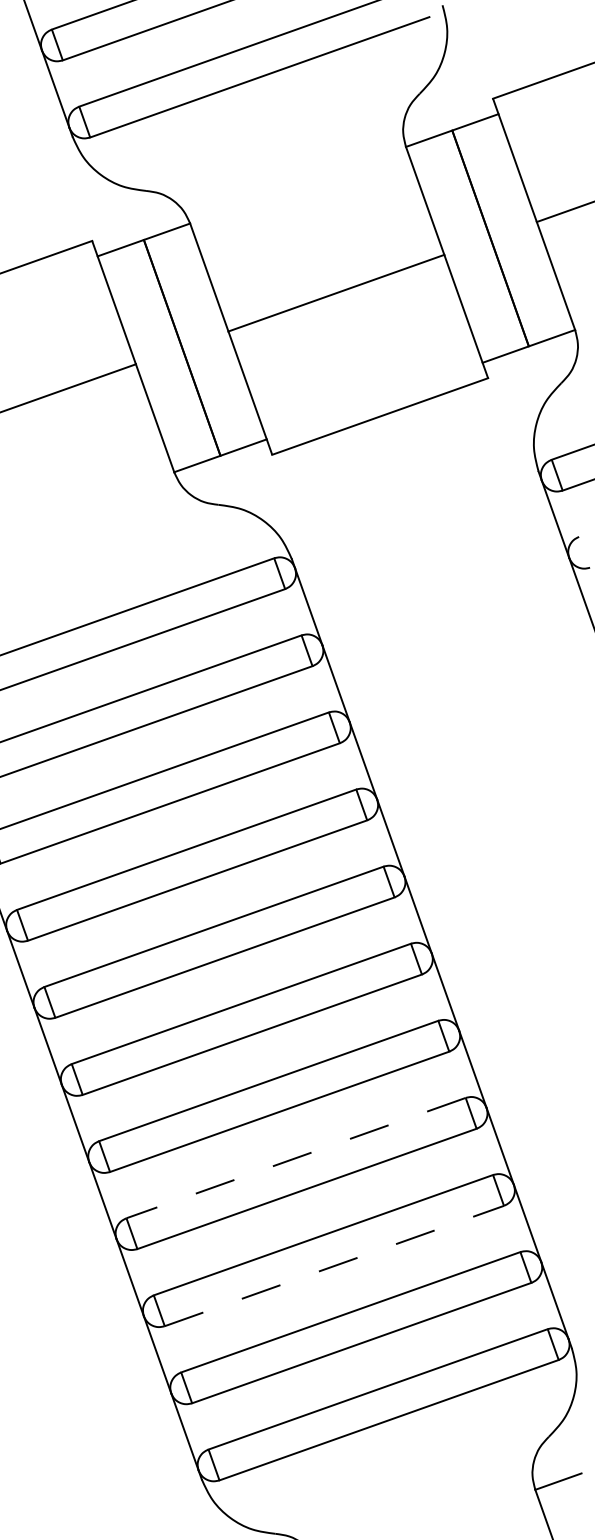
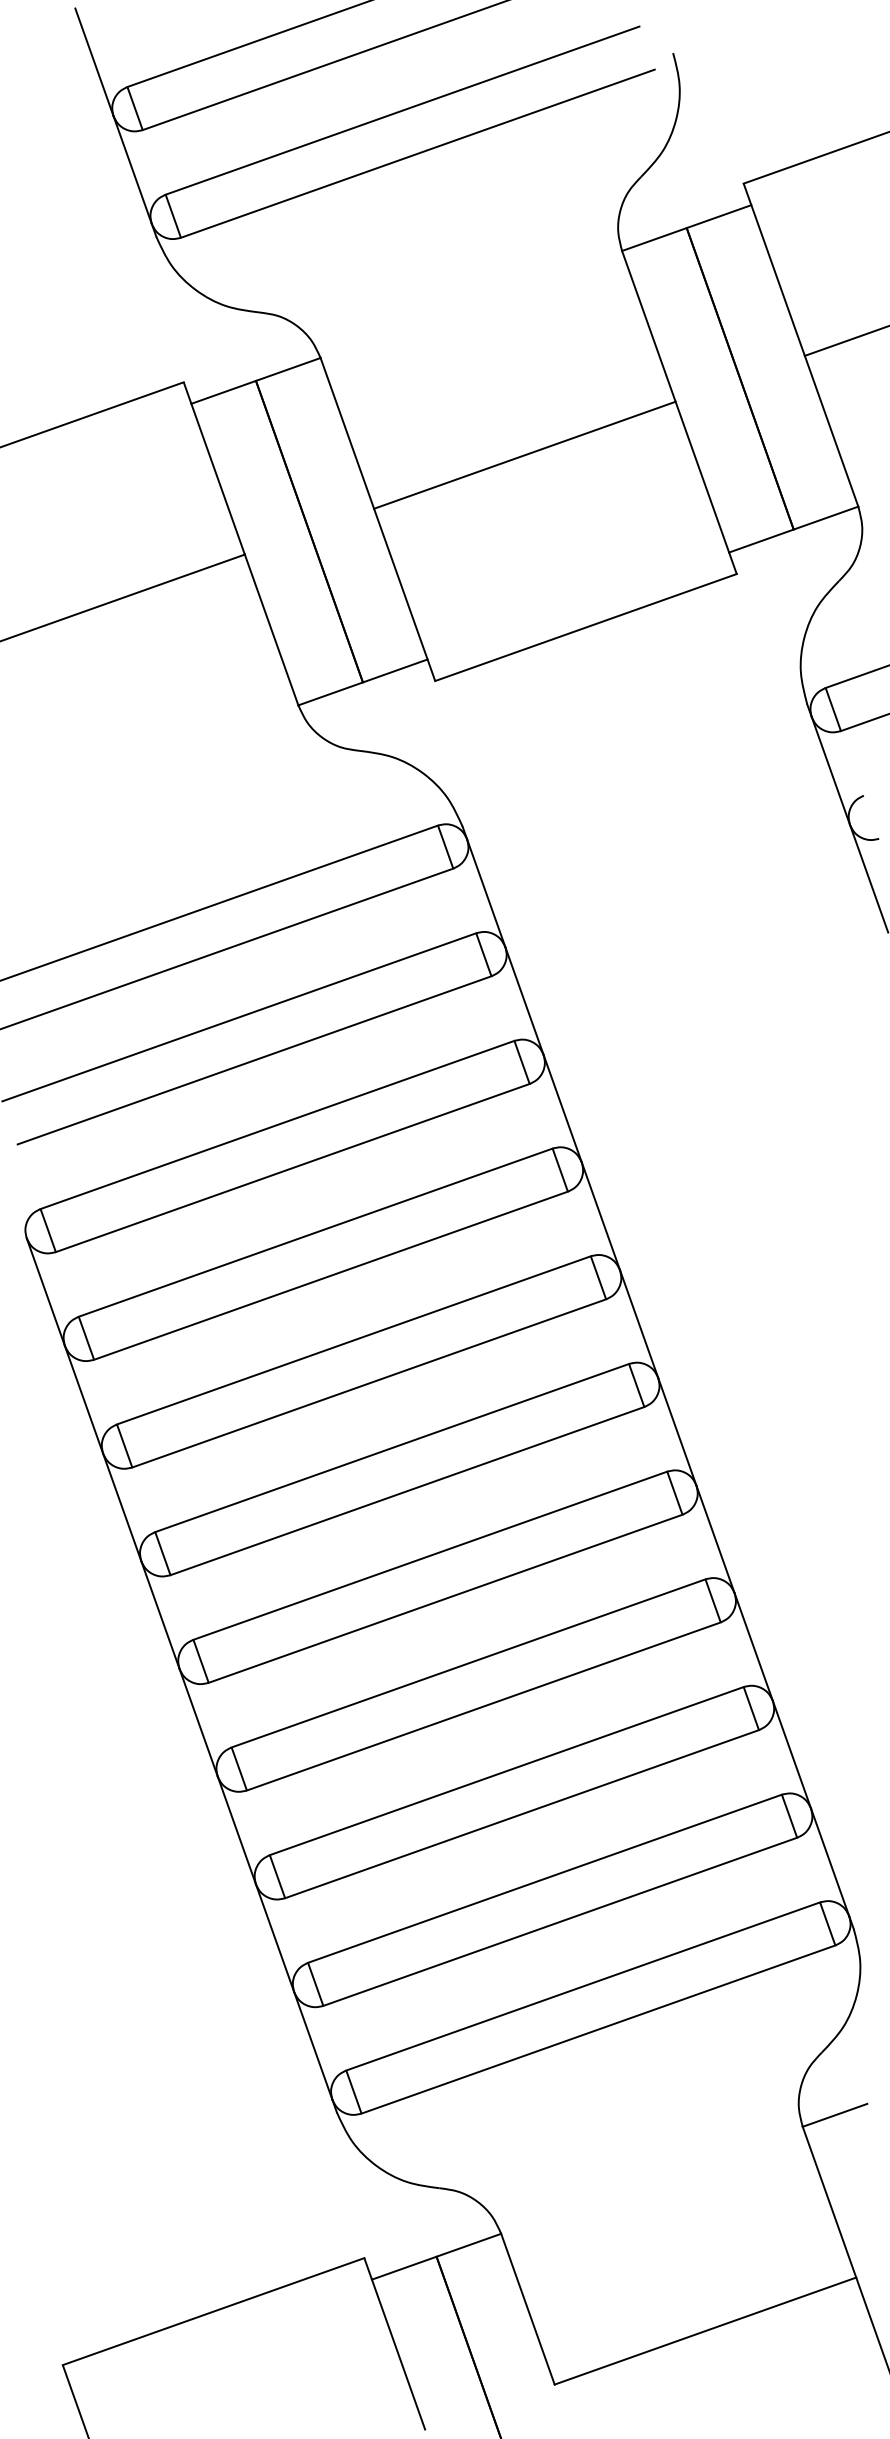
line: (296, 1158) -> (468, 1663), dashed -> solid
line: (334, 1266) -> (522, 1814), dashed -> solid

